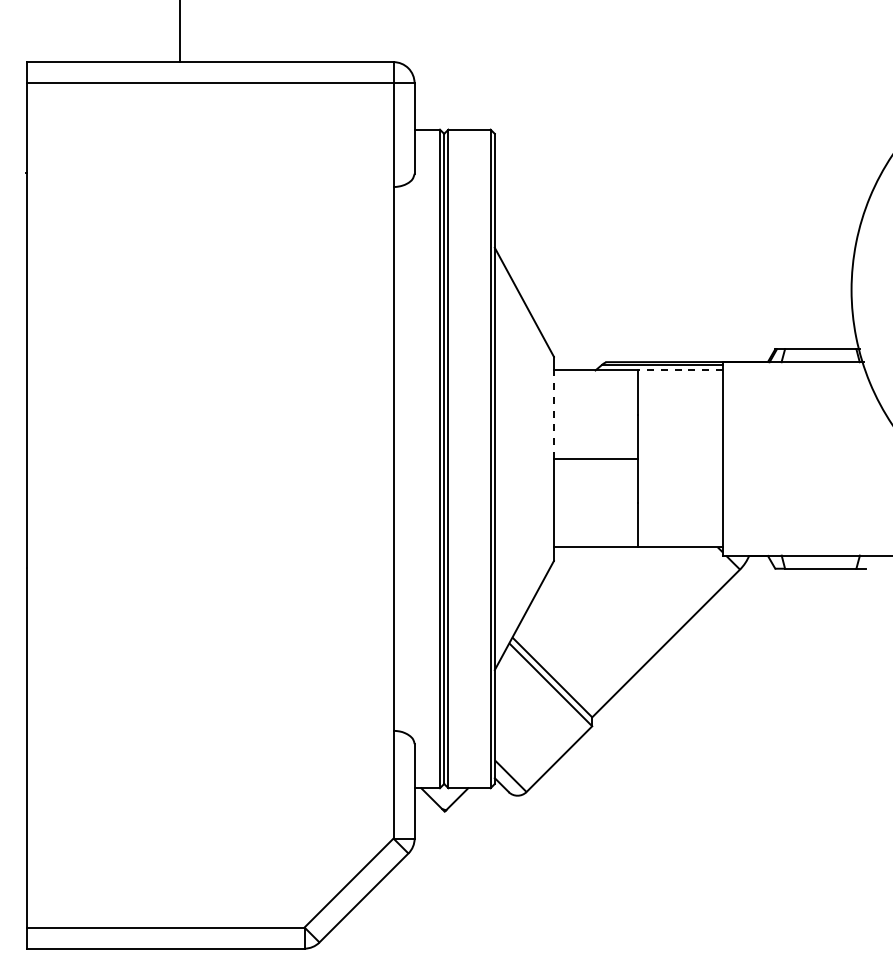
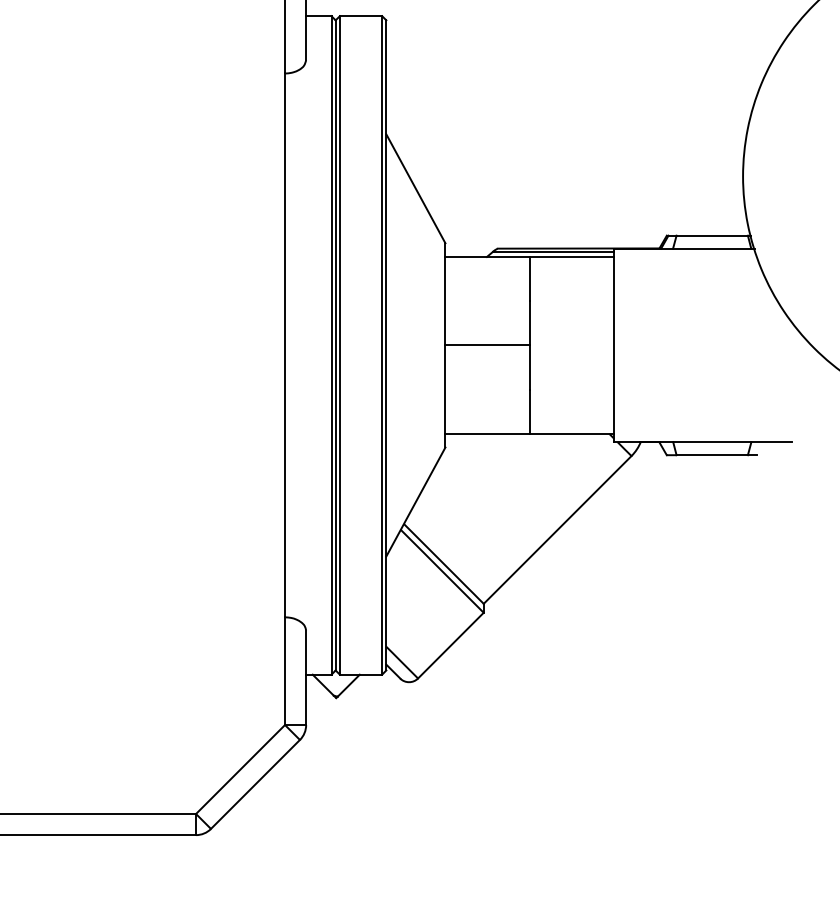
line: (680, 370) -> (572, 256), dashed -> solid
line: (553, 414) -> (445, 300), dashed -> solid

